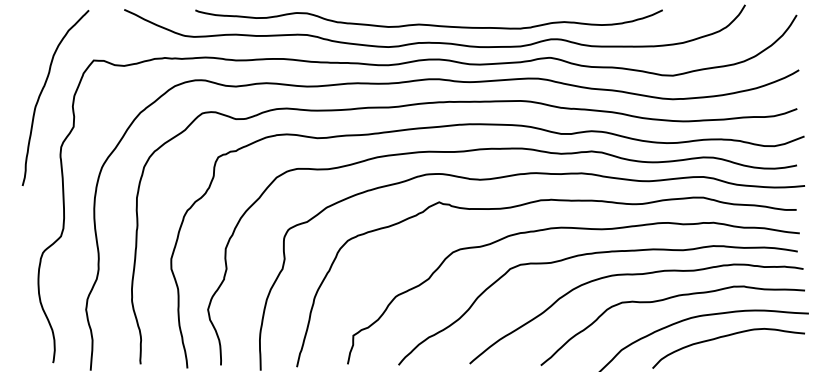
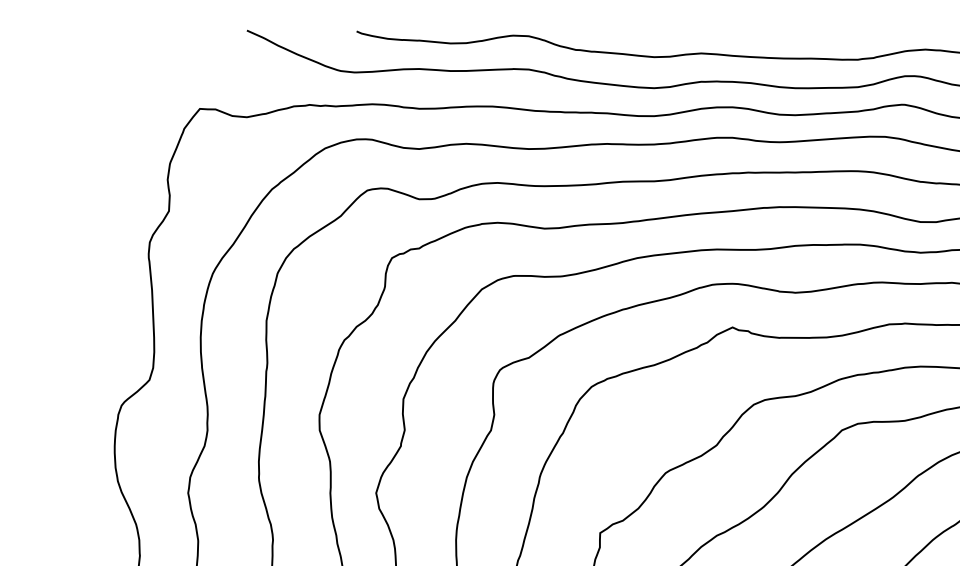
curve: (43, 90) -> (122, 155), removed

